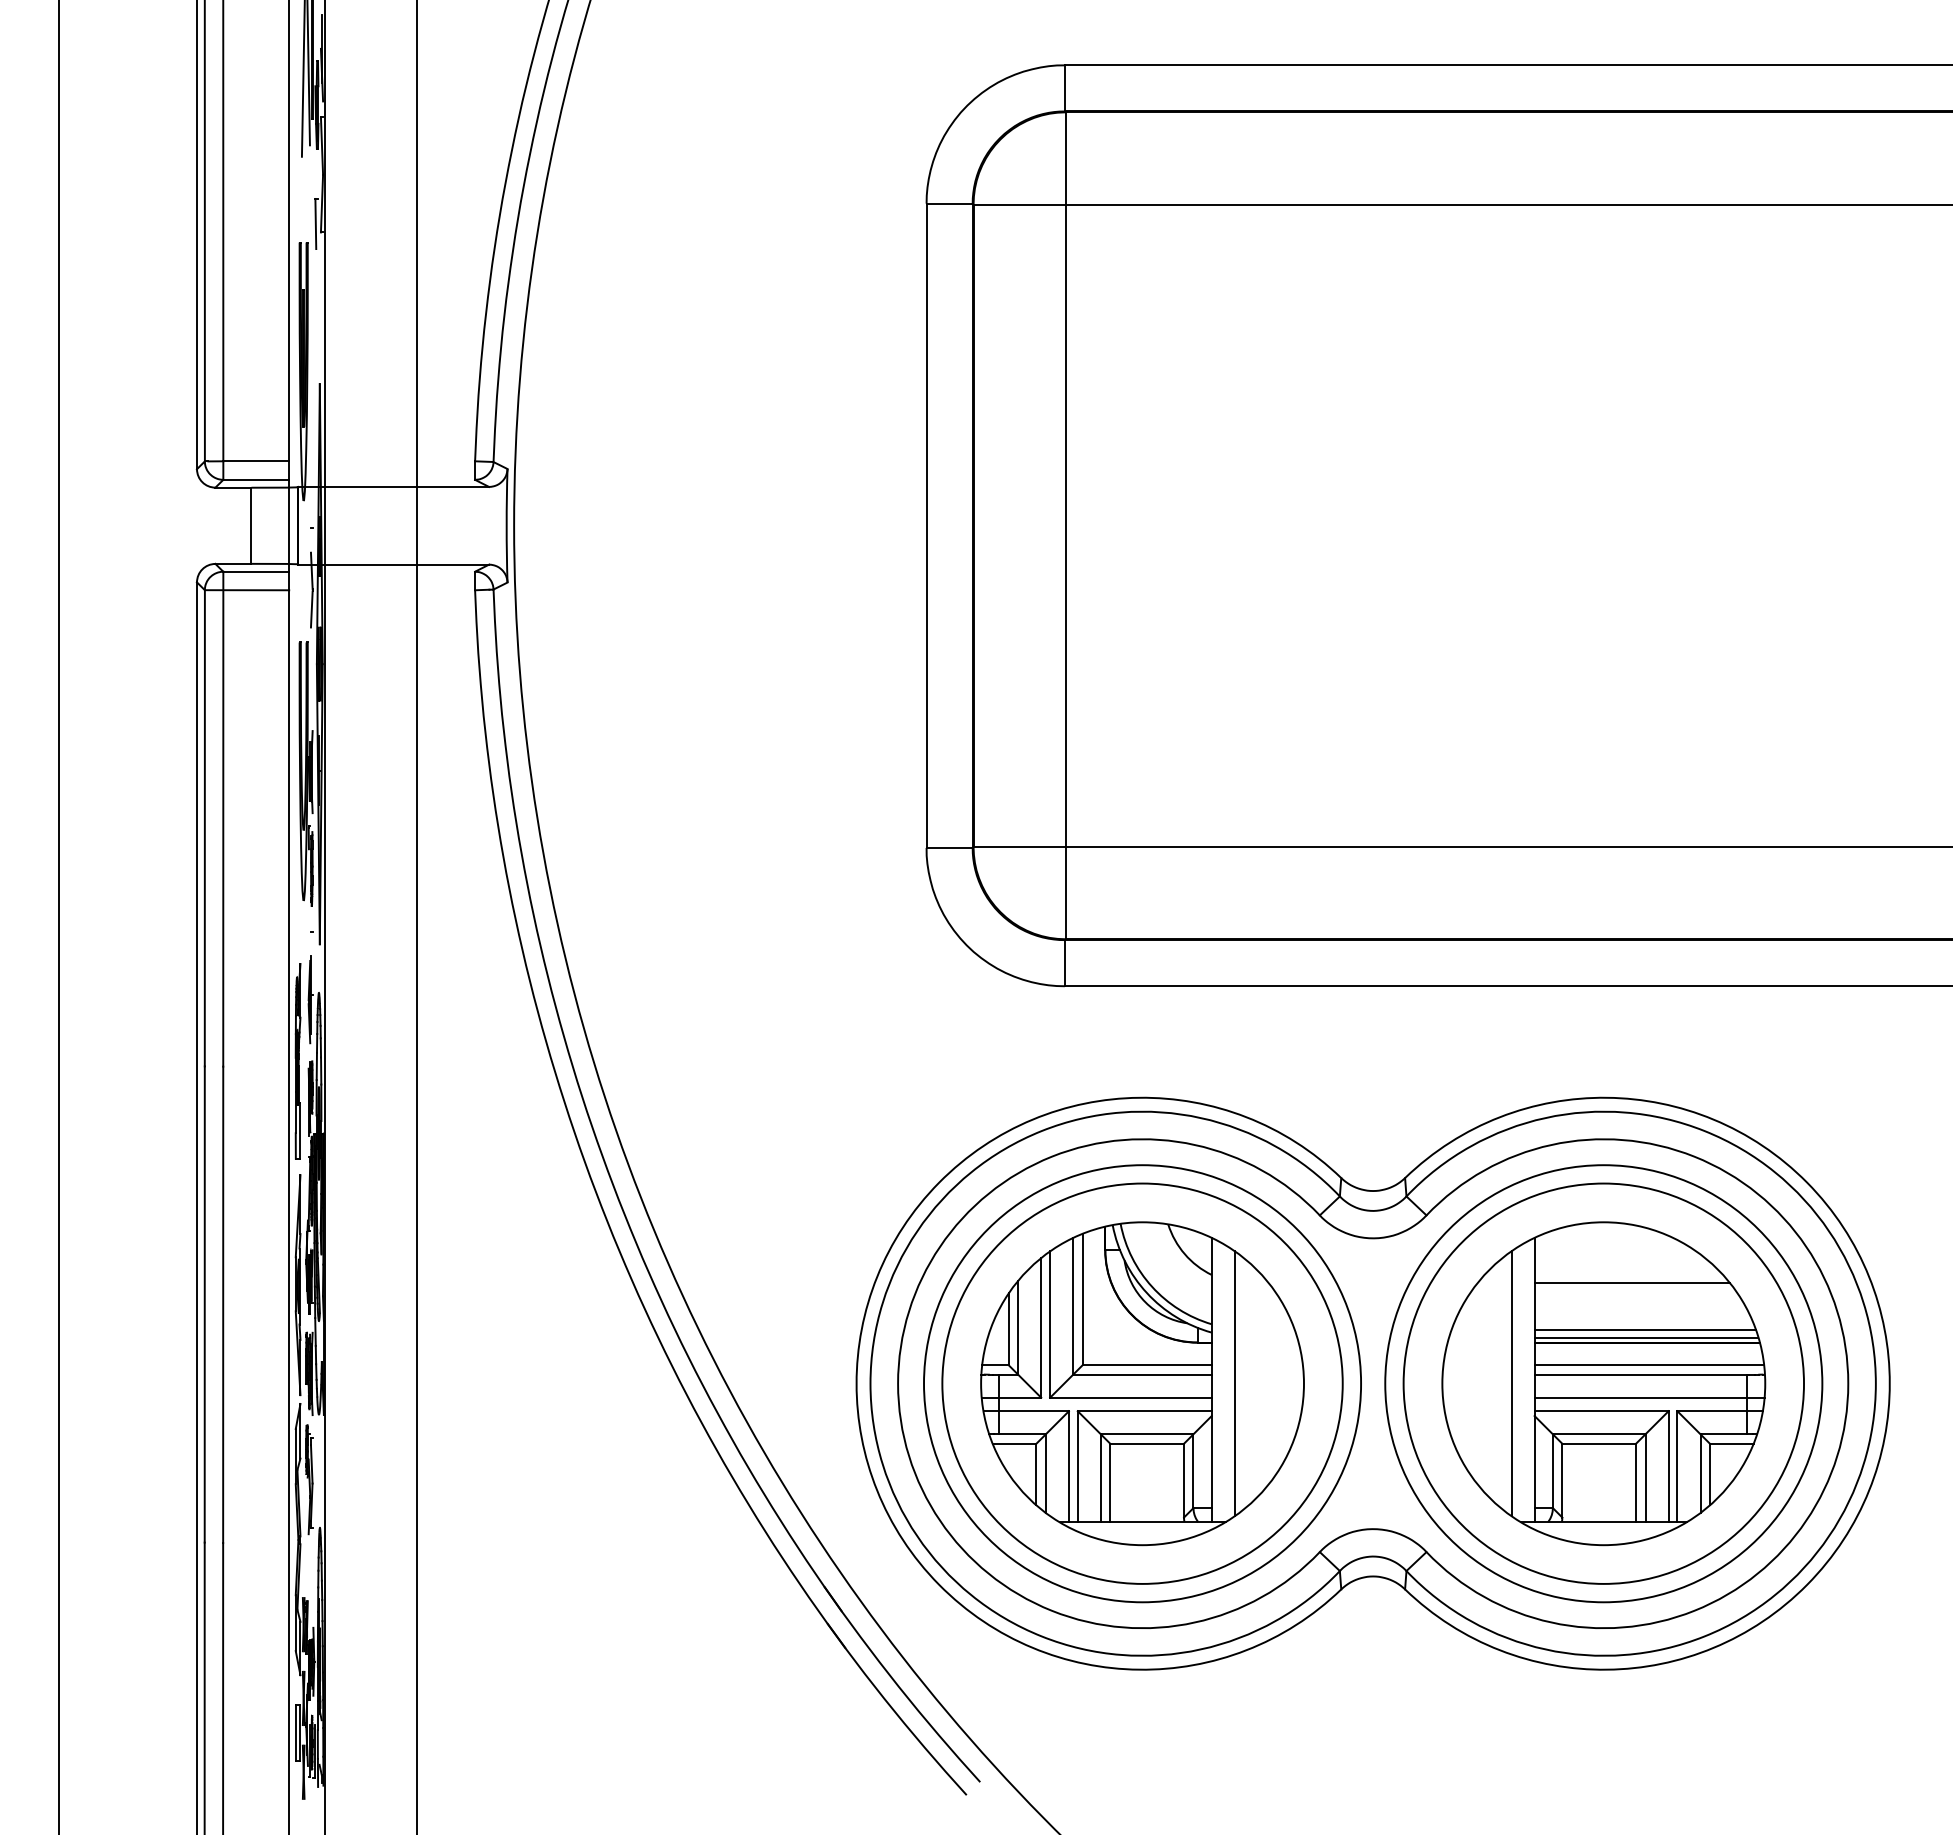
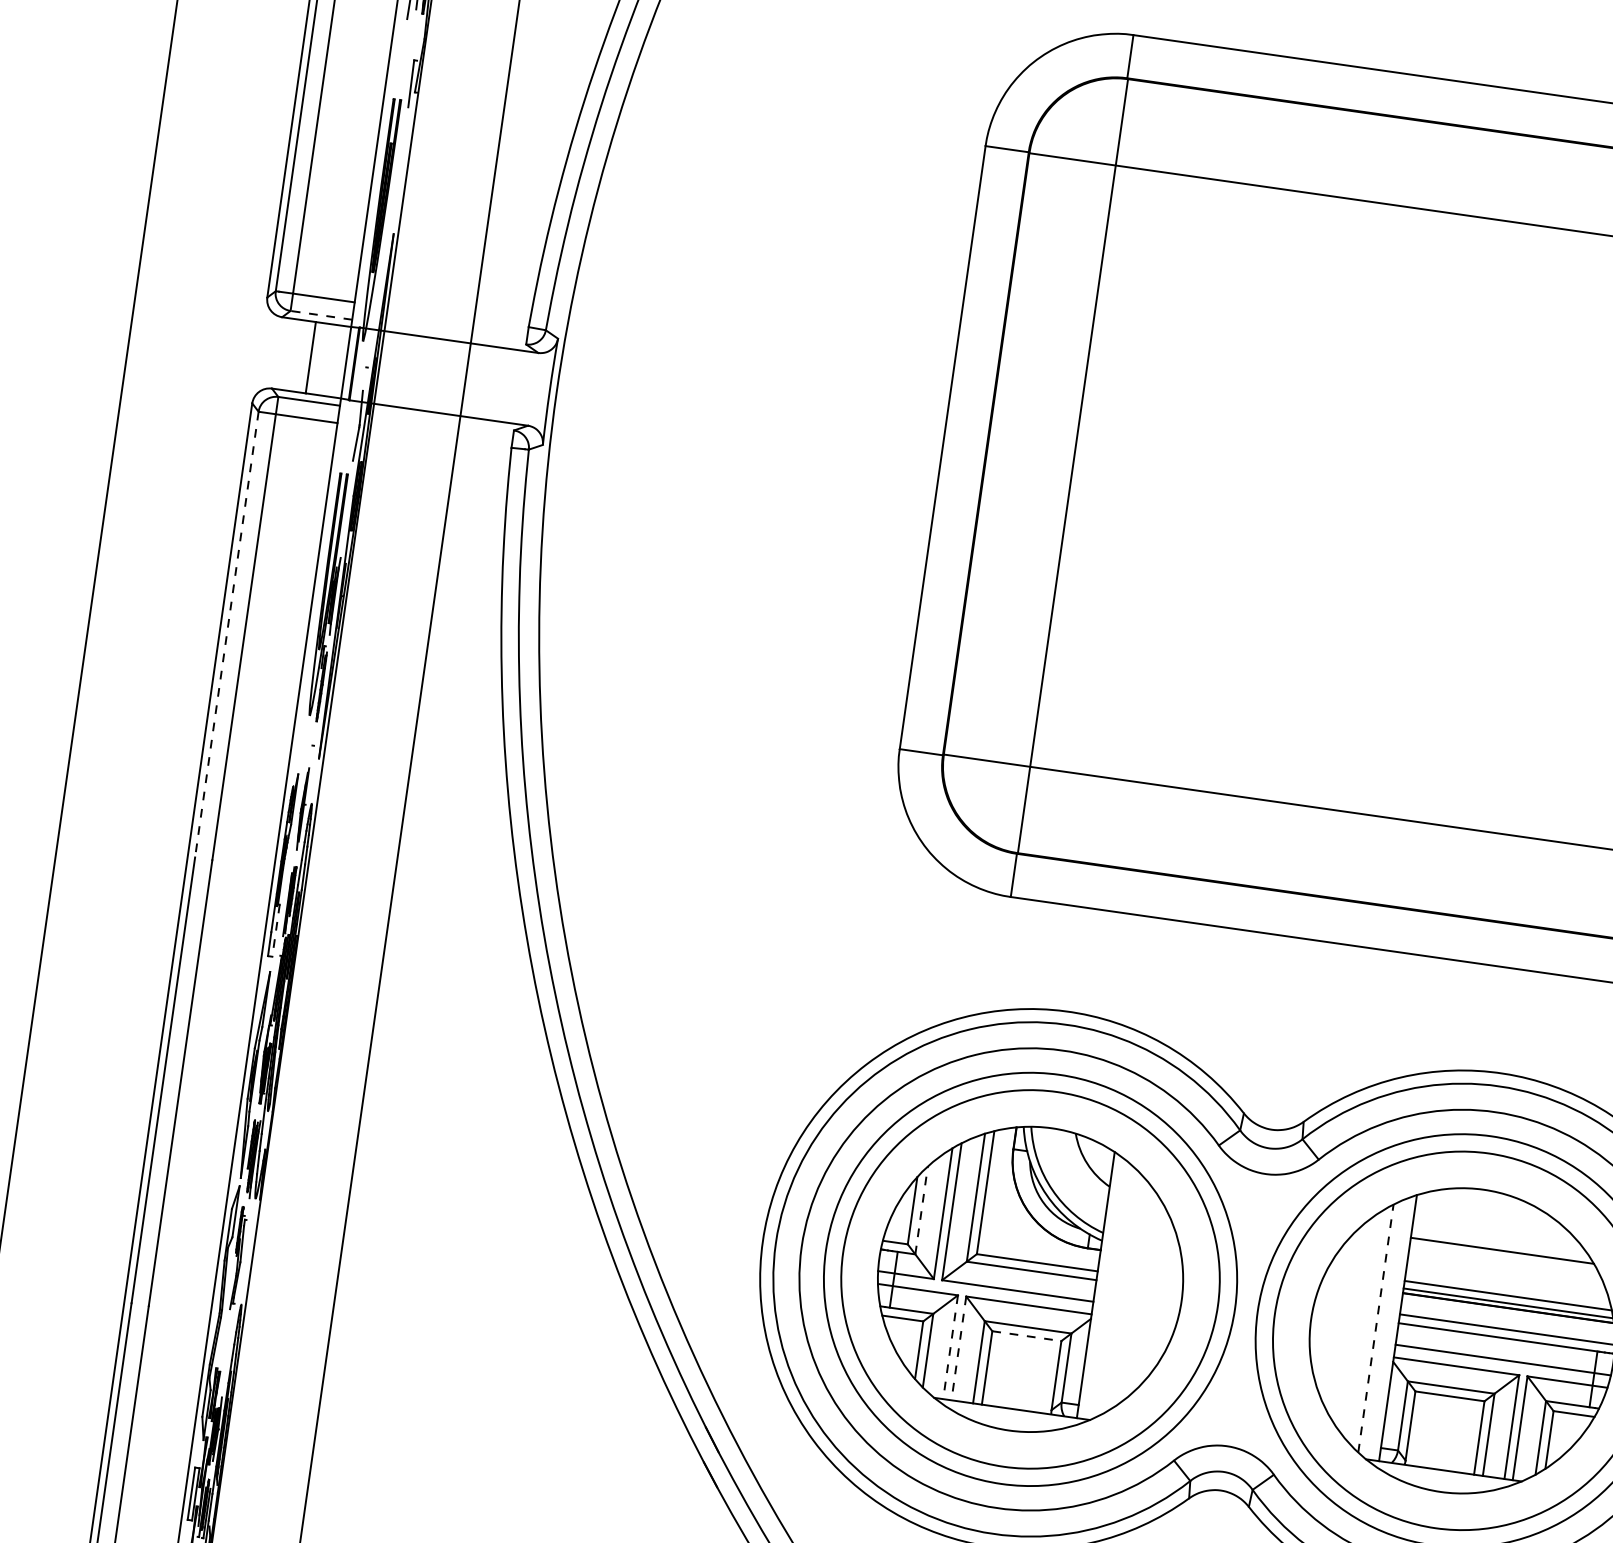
line: (256, 479) -> (321, 315), solid -> dashed
line: (204, 828) -> (226, 634), solid -> dashed
line: (300, 1131) -> (276, 931), solid -> dashed
line: (1018, 1327) -> (921, 1210), solid -> dashed
line: (1234, 1383) -> (1116, 1291), removed
line: (1511, 1383) -> (1375, 1328), solid -> dashed
line: (1147, 1443) -> (1027, 1336), solid -> dashed
line: (1068, 1467) -> (950, 1347), solid -> dashed
line: (1077, 1467) -> (958, 1349), solid -> dashed

